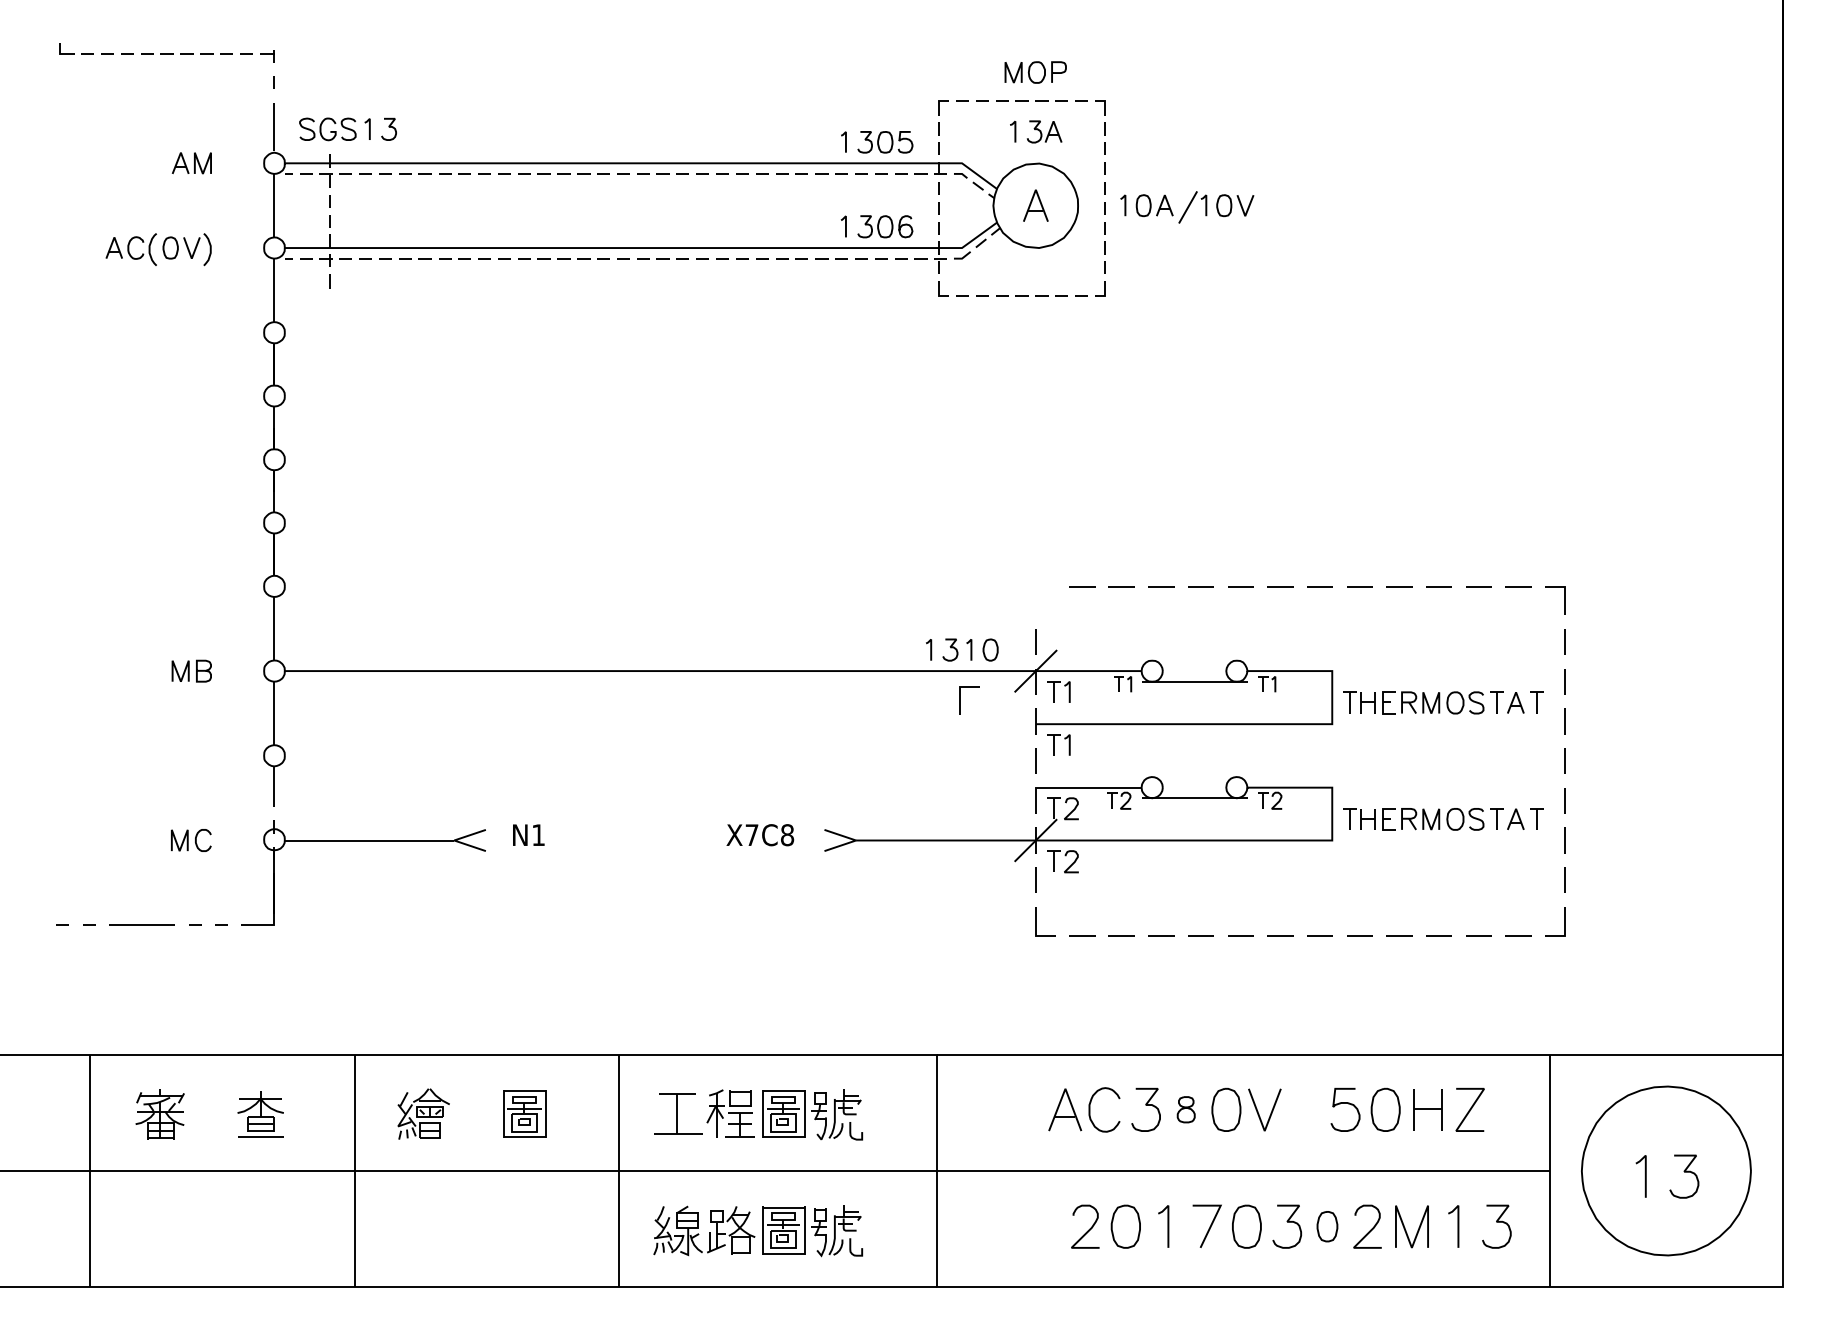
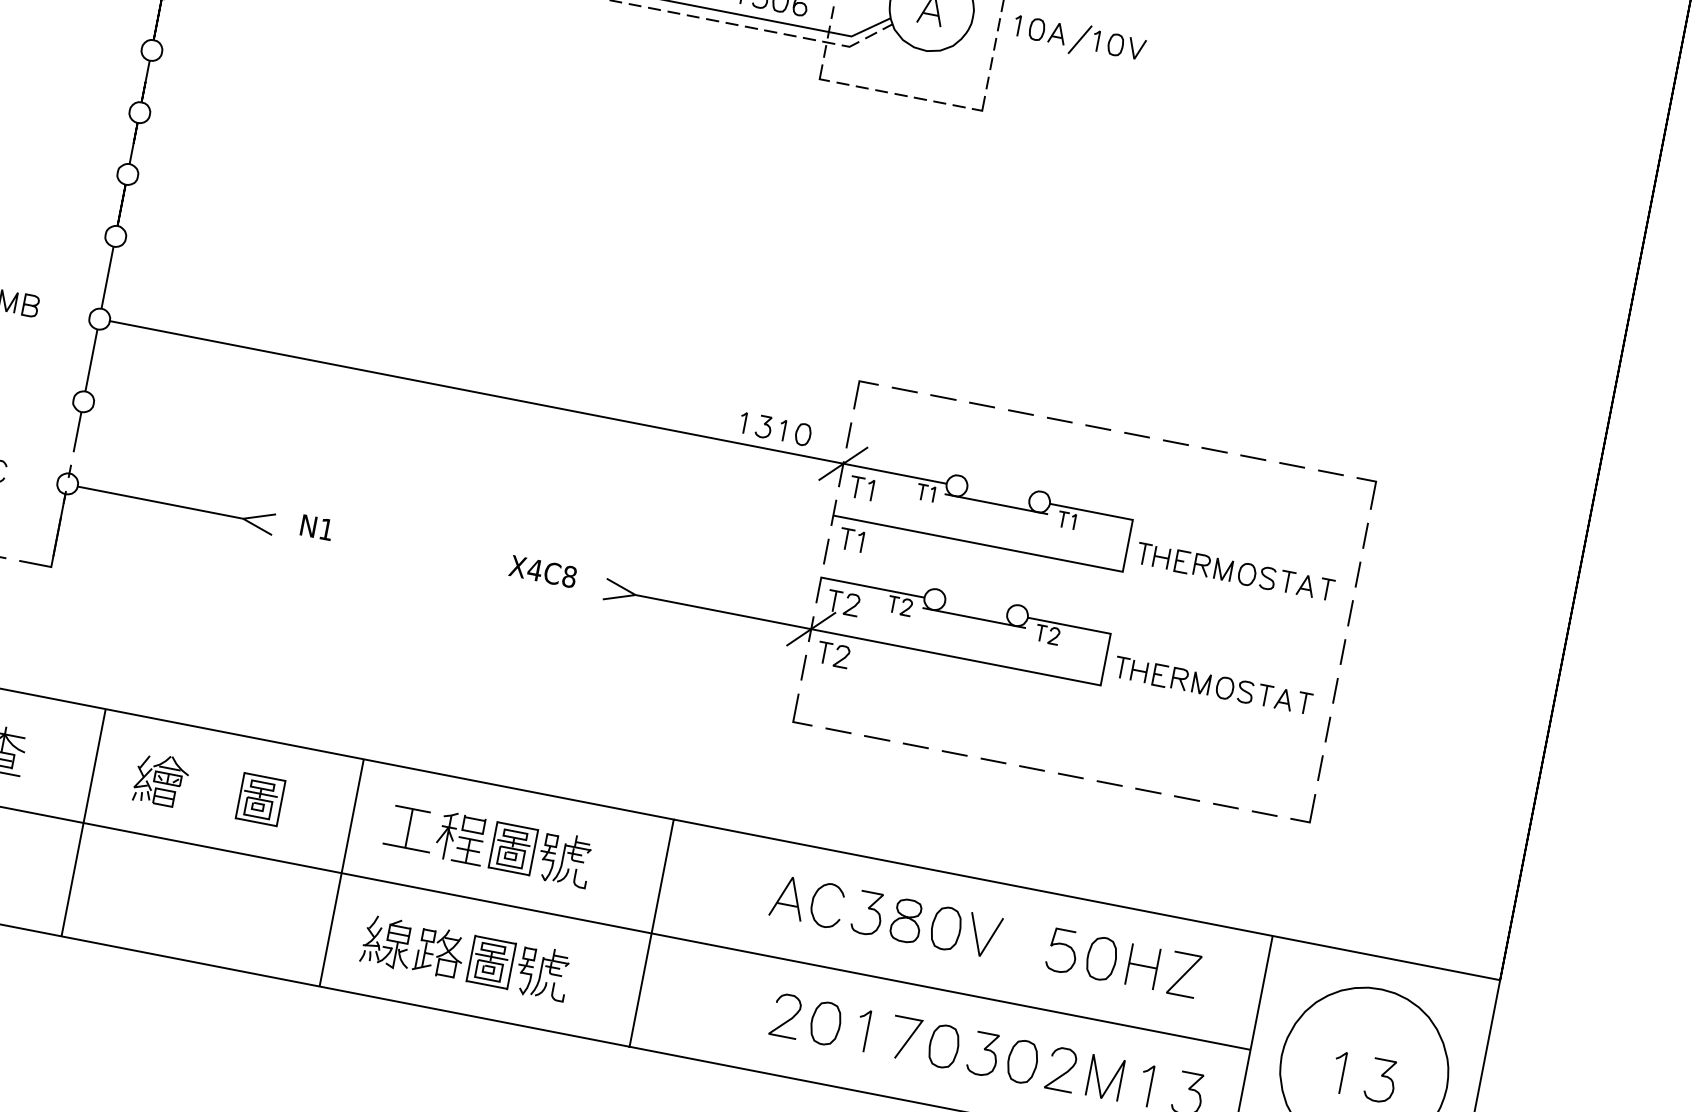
line: (960, 700) -> (857, 394), moved
text: (751, 834) -> (534, 569), X7C8 -> X4C8
part: (1186, 1109) -> (907, 920), size x1.67
part: (1327, 1226) -> (1022, 1061), size x1.43

